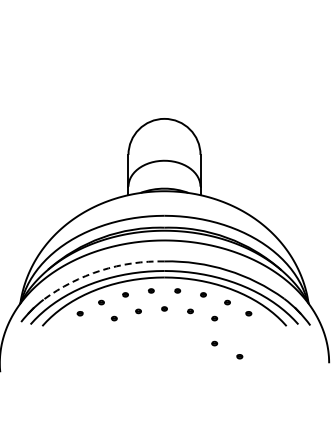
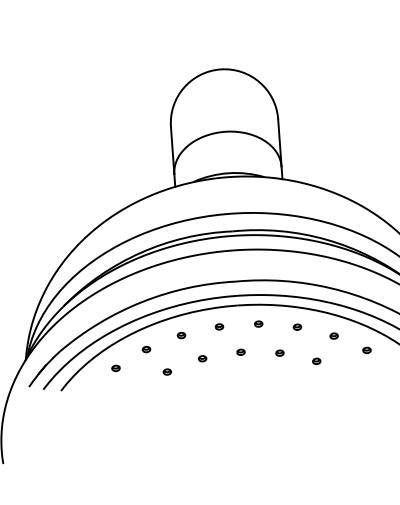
arc: (100, 270) -> (141, 301), dashed -> solid
part: (214, 343) -> (319, 398), removed
part: (239, 356) -> (357, 415), removed

